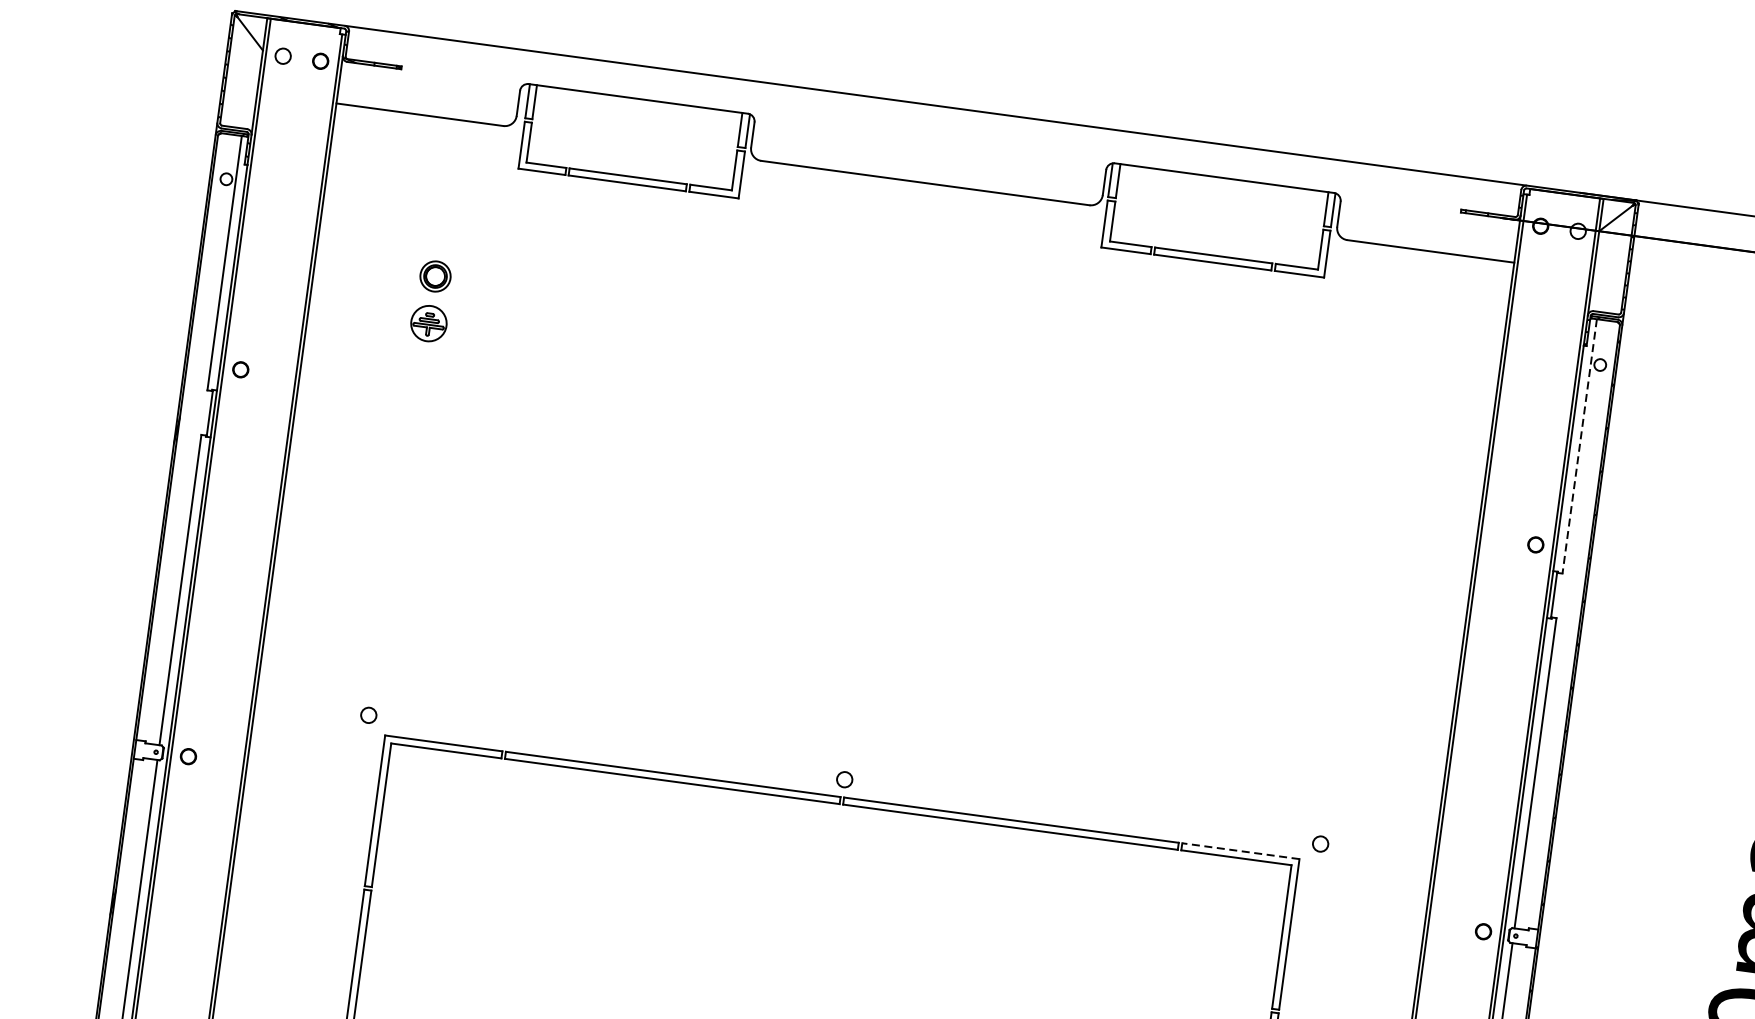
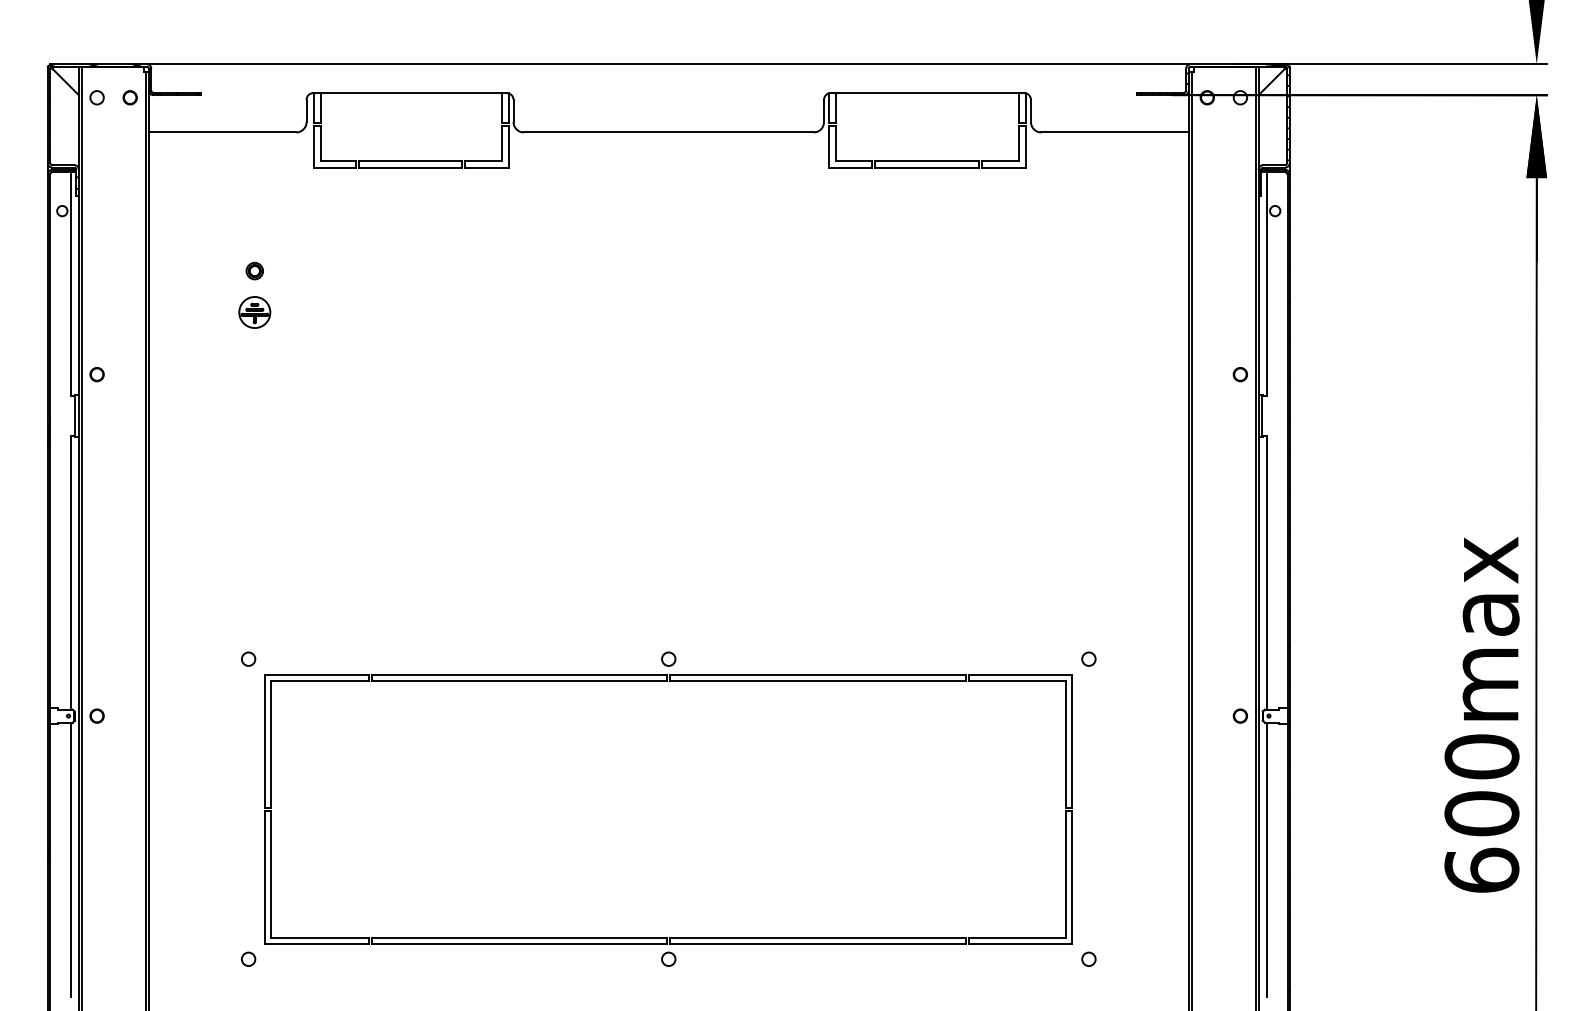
part: (434, 277) -> (254, 271), size x0.62
line: (1579, 446) -> (1266, 284), dashed -> solid
line: (1240, 850) -> (1020, 674), dashed -> solid

